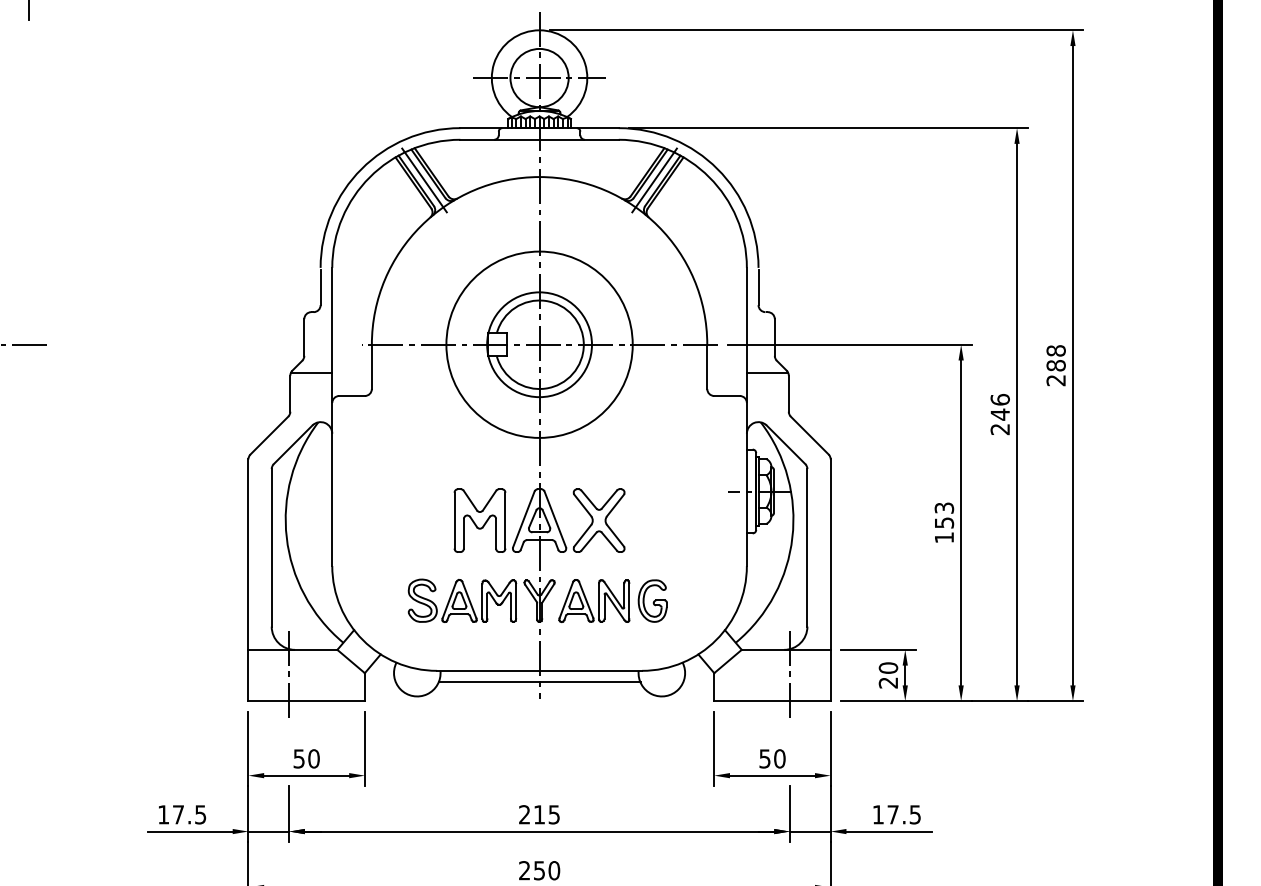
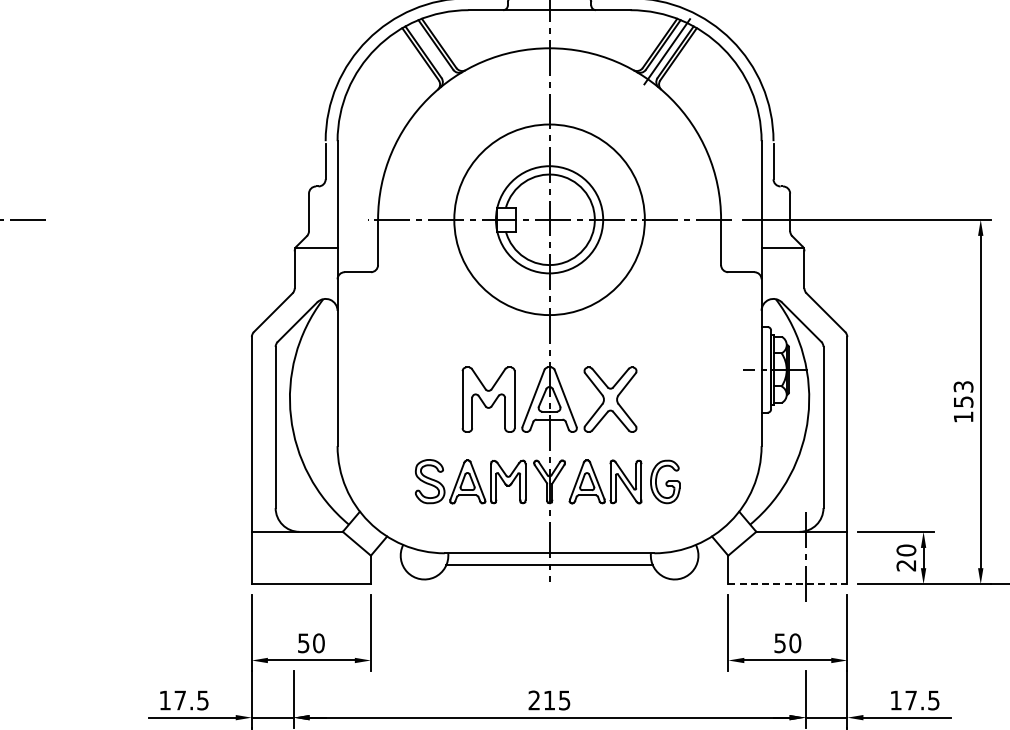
line: (424, 180) -> (431, 51), removed
line: (289, 674) -> (293, 557), removed
line: (772, 701) -> (787, 584), solid -> dashed

